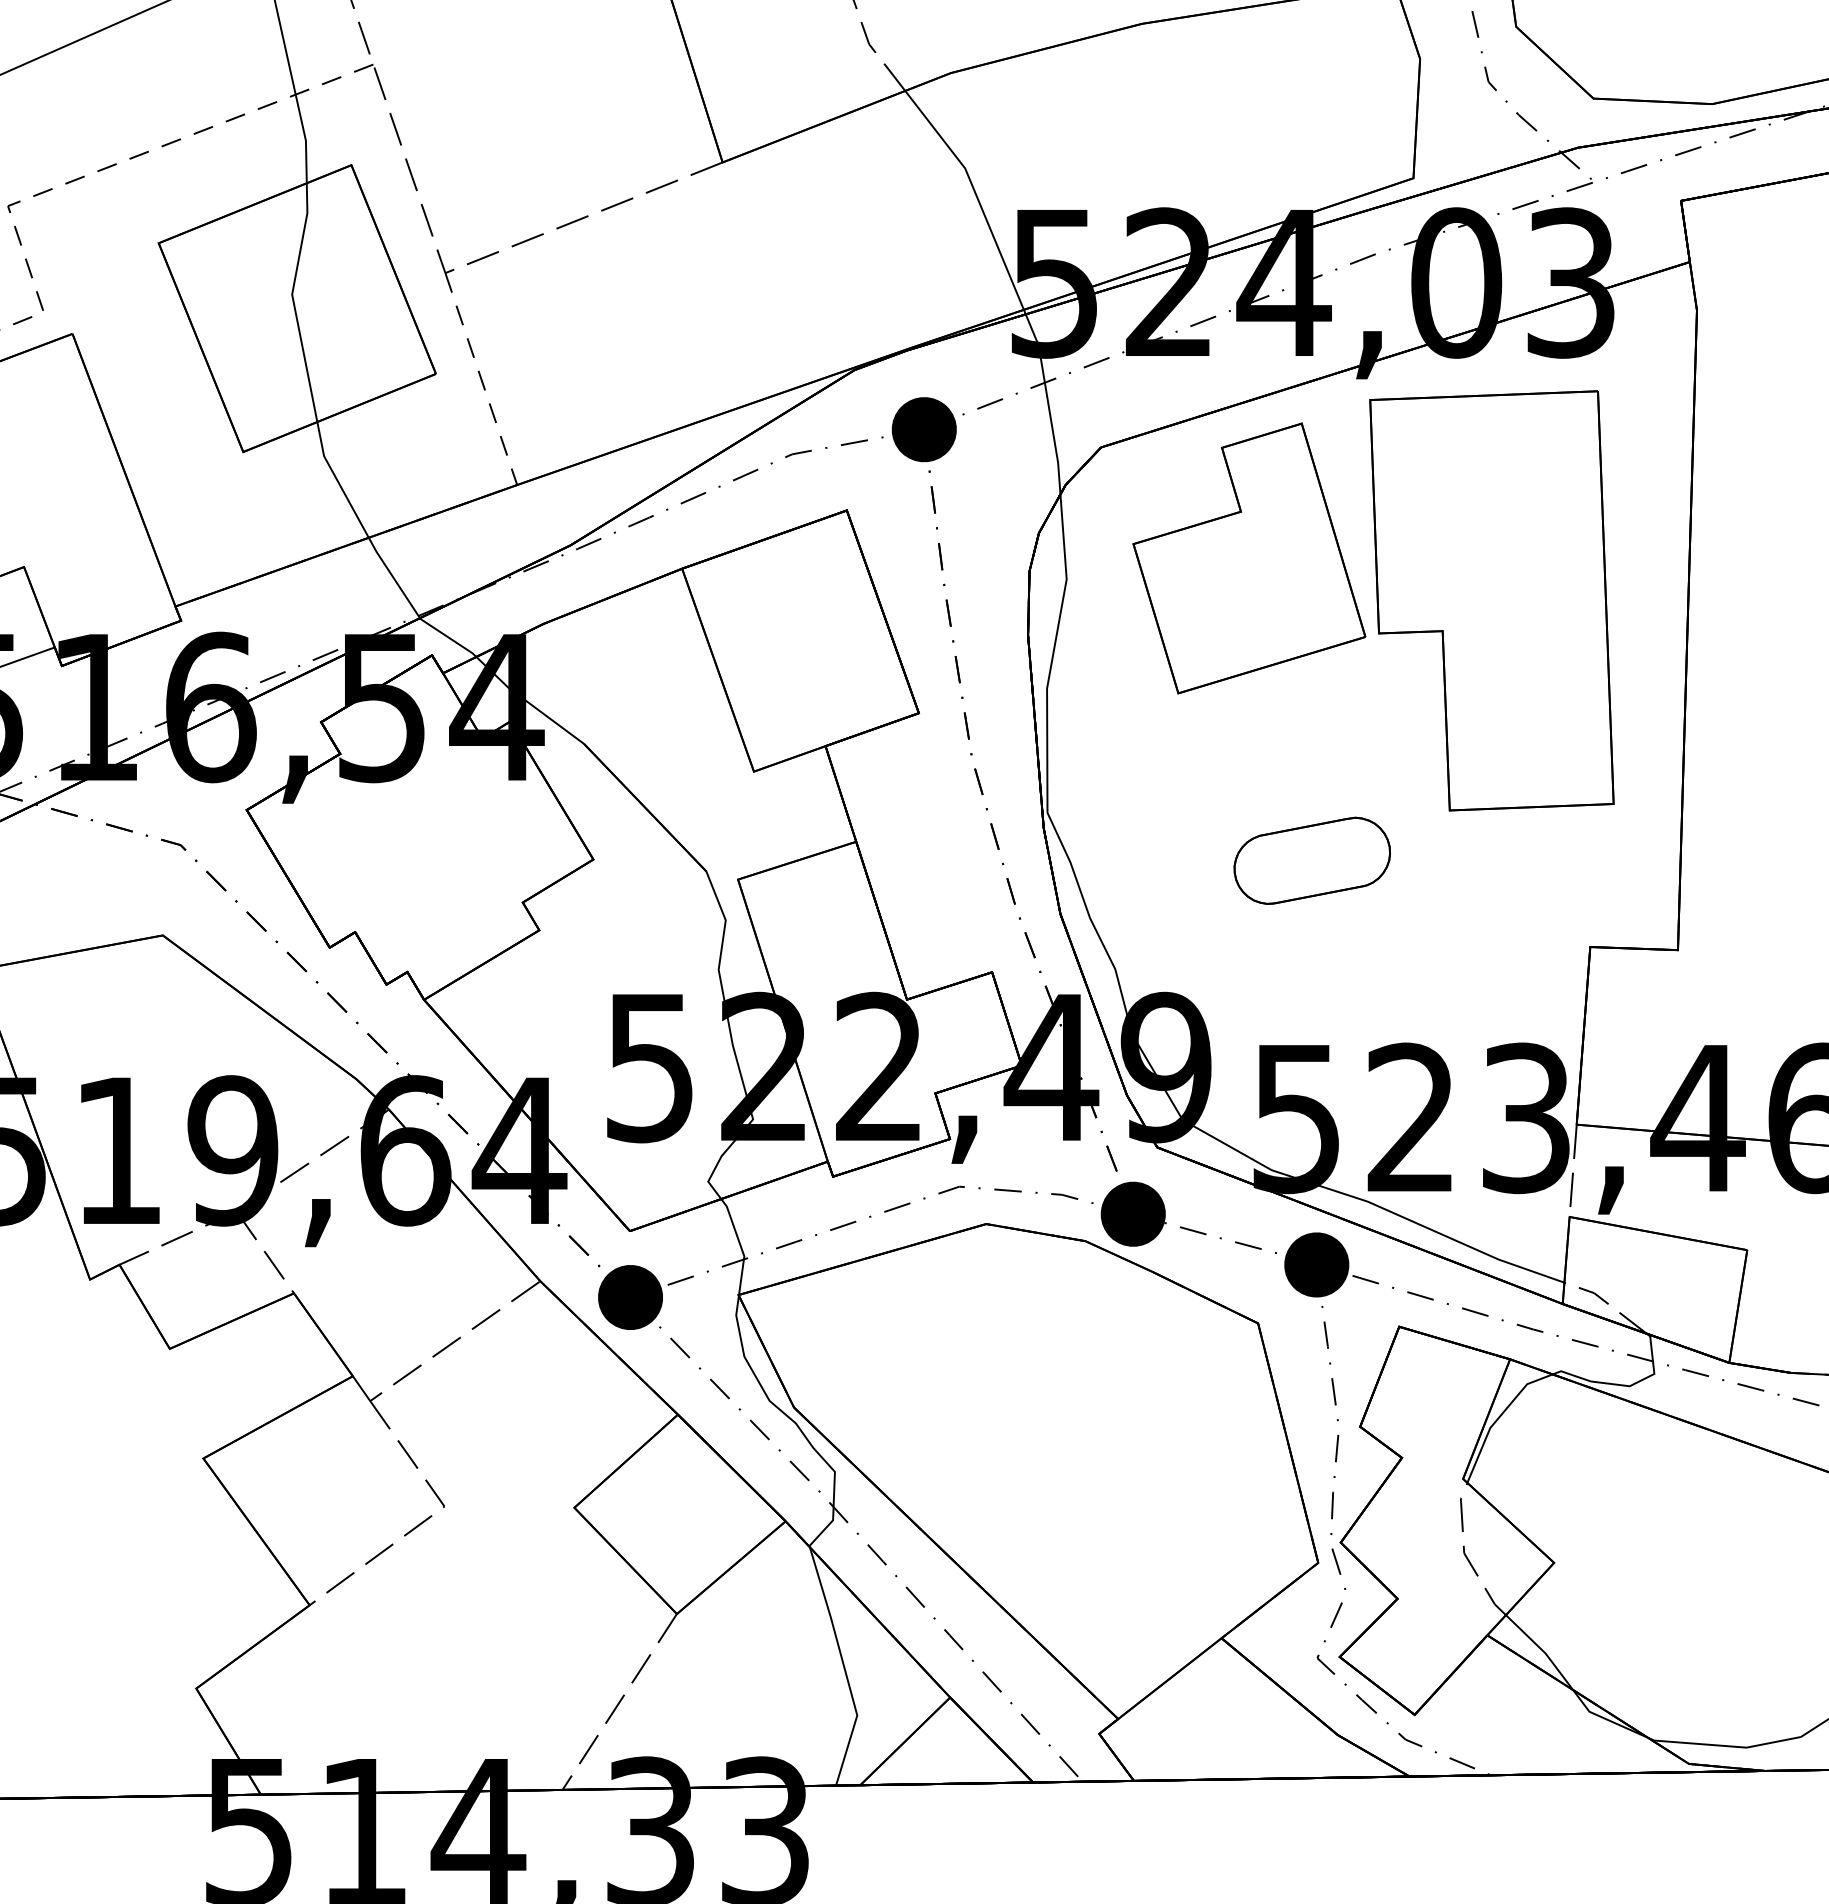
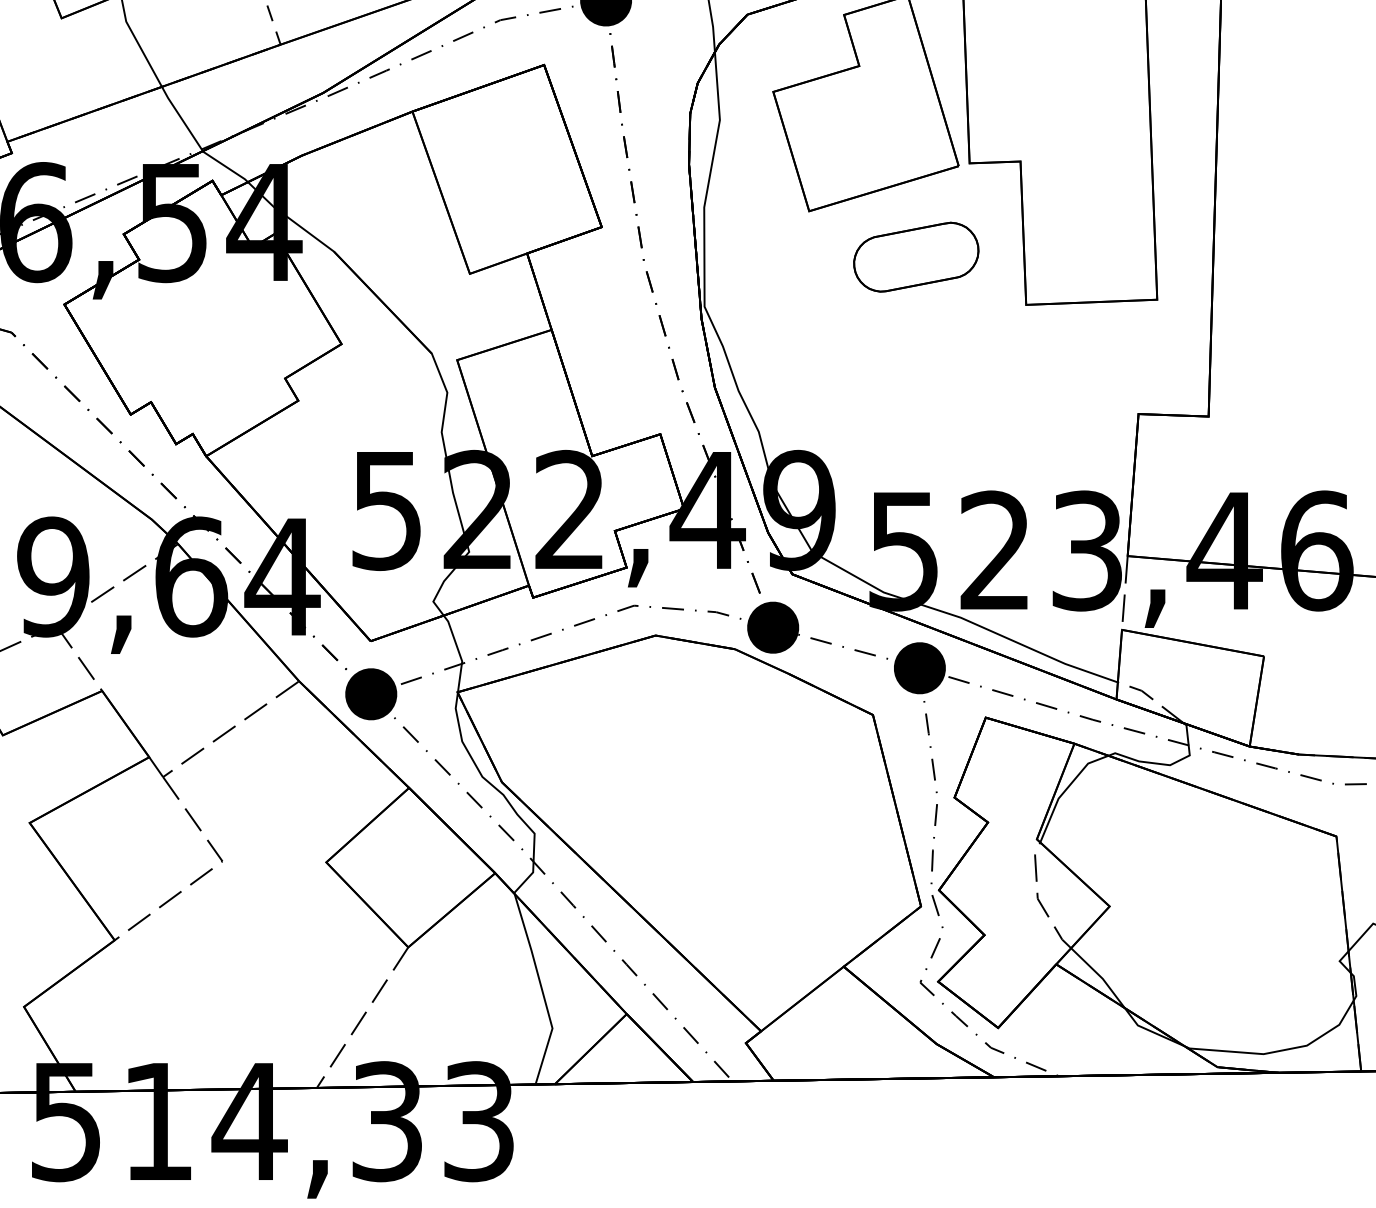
part: (1311, 860) -> (915, 256), moved

